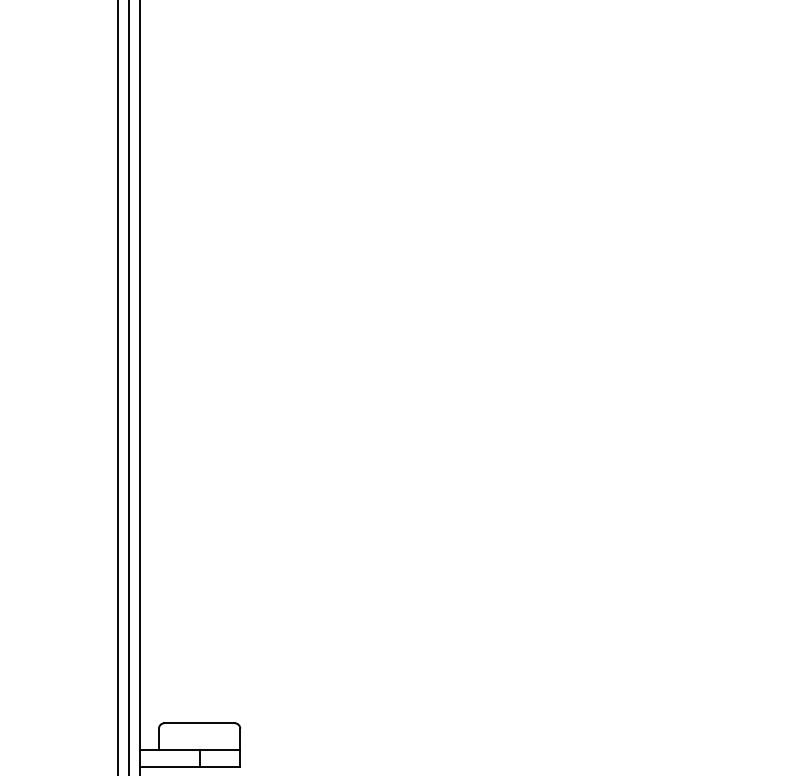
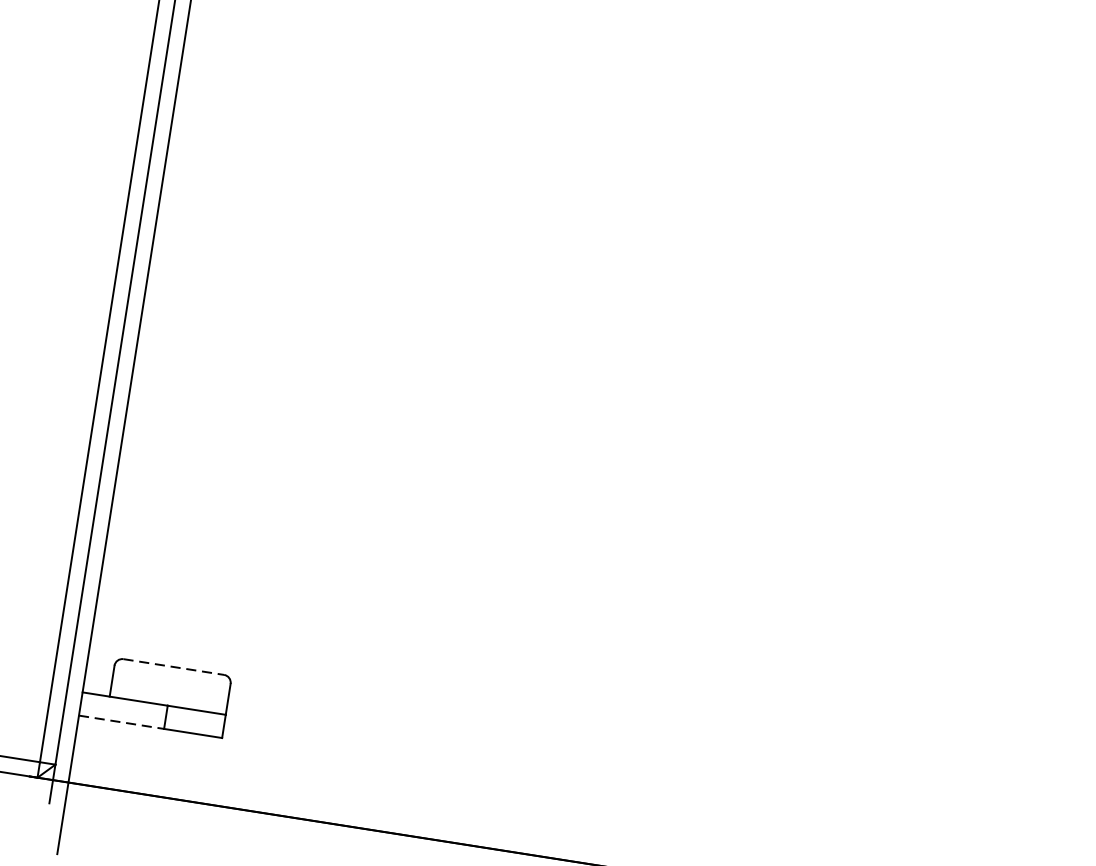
line: (200, 723) -> (175, 667), solid -> dashed
line: (169, 766) -> (121, 721), solid -> dashed

